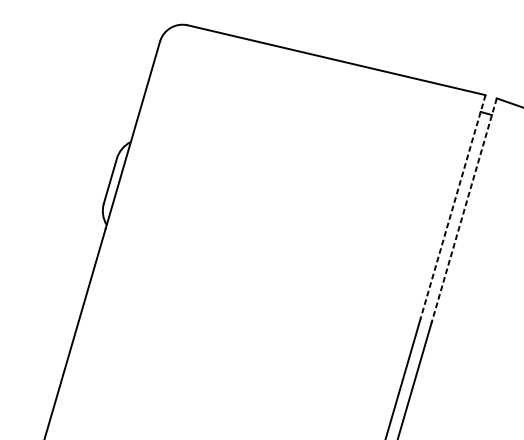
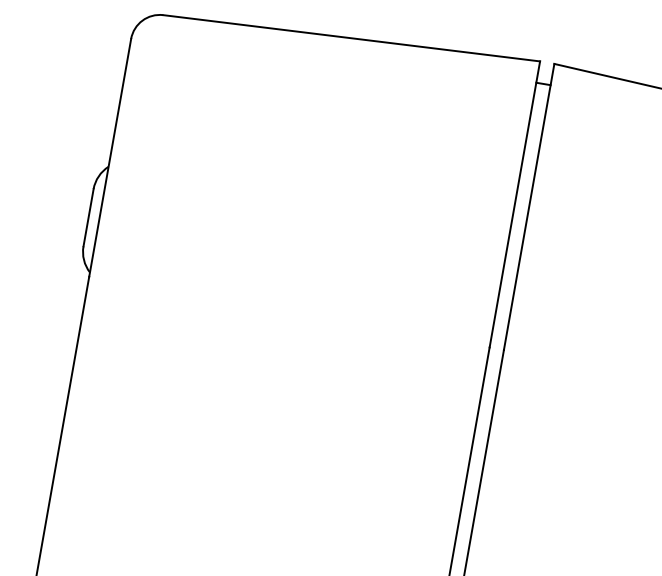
line: (452, 207) -> (514, 204), dashed -> solid
line: (464, 211) -> (529, 207), dashed -> solid

